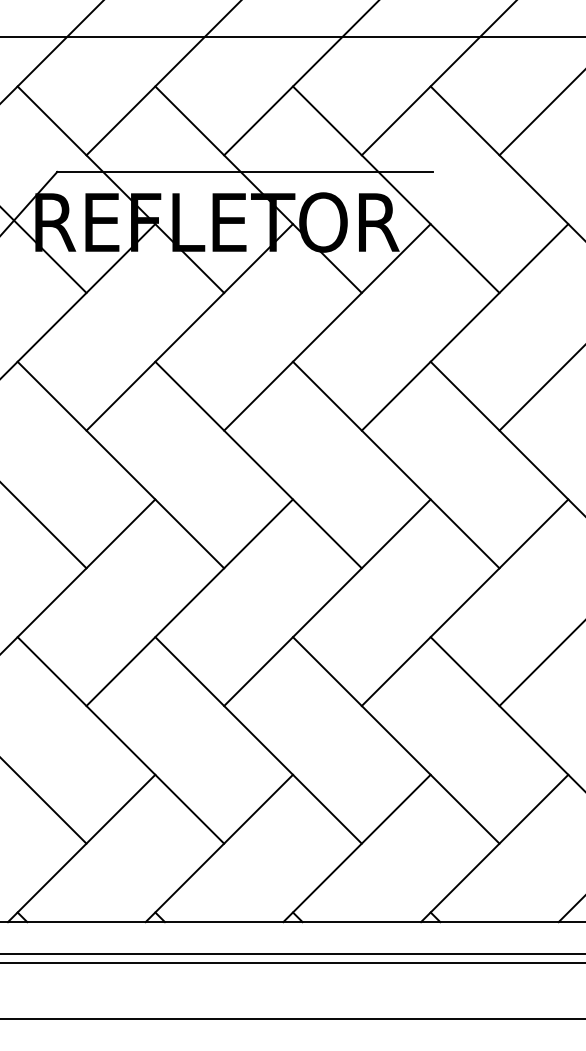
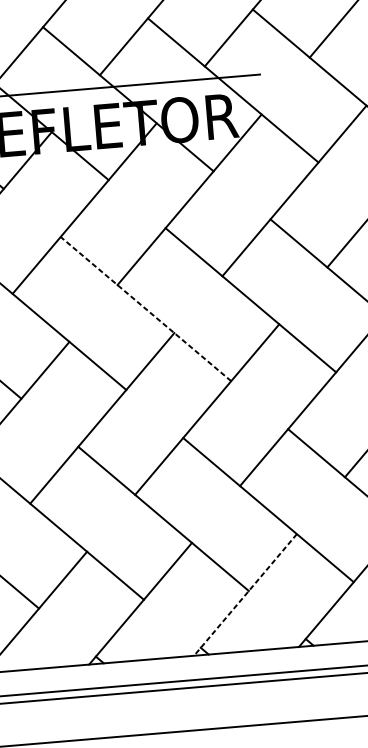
line: (258, 464) -> (145, 308), solid -> dashed
line: (356, 848) -> (245, 595), solid -> dashed

